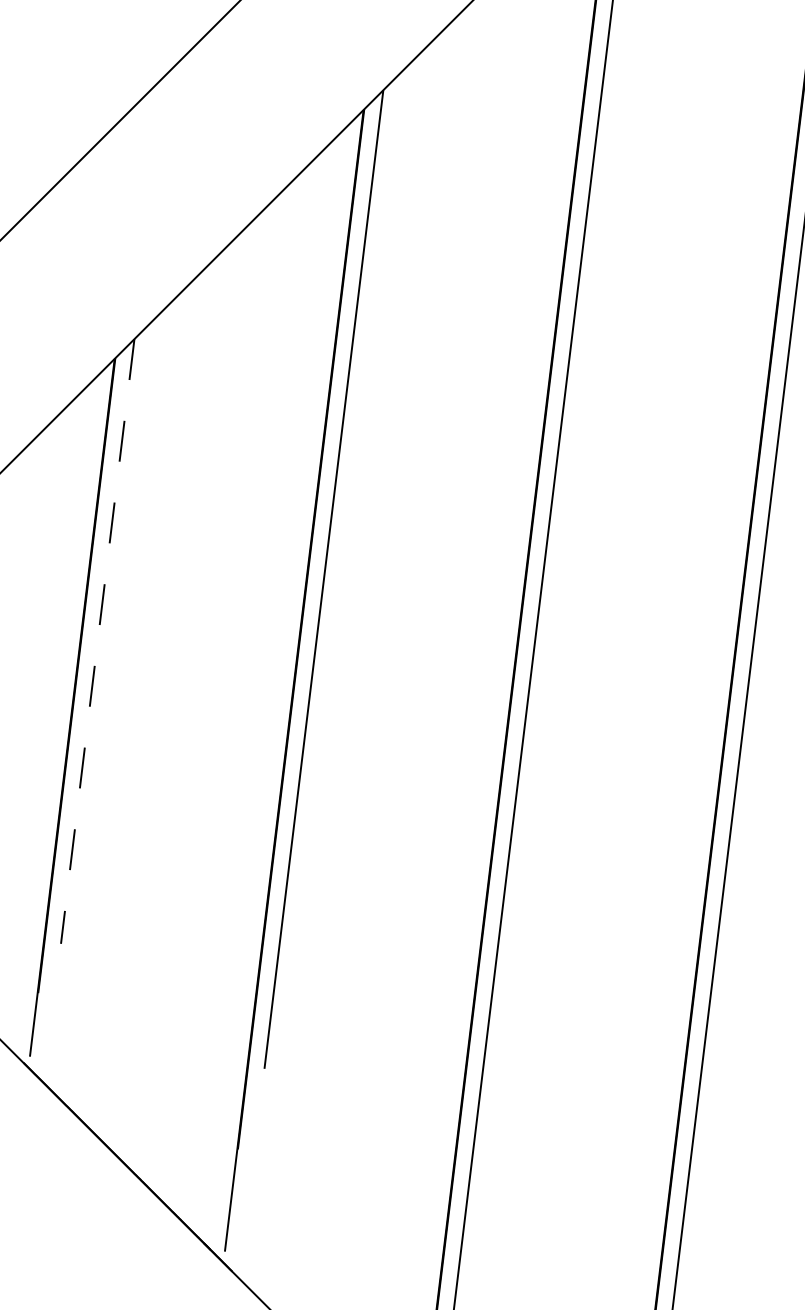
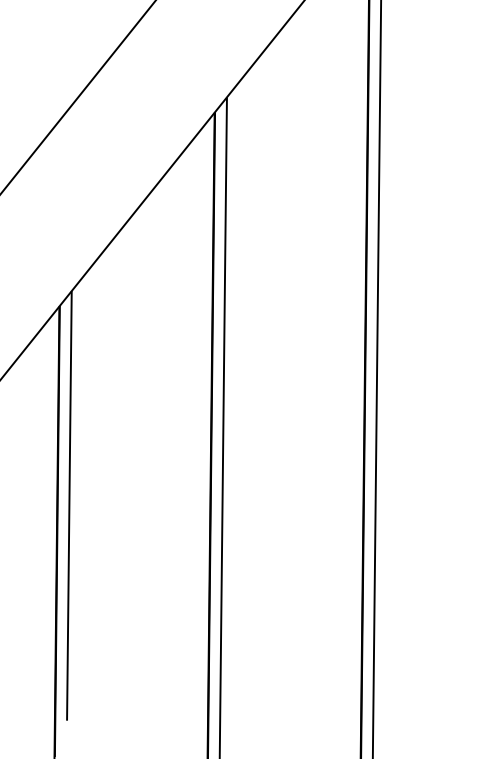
line: (97, 641) -> (69, 505), dashed -> solid

